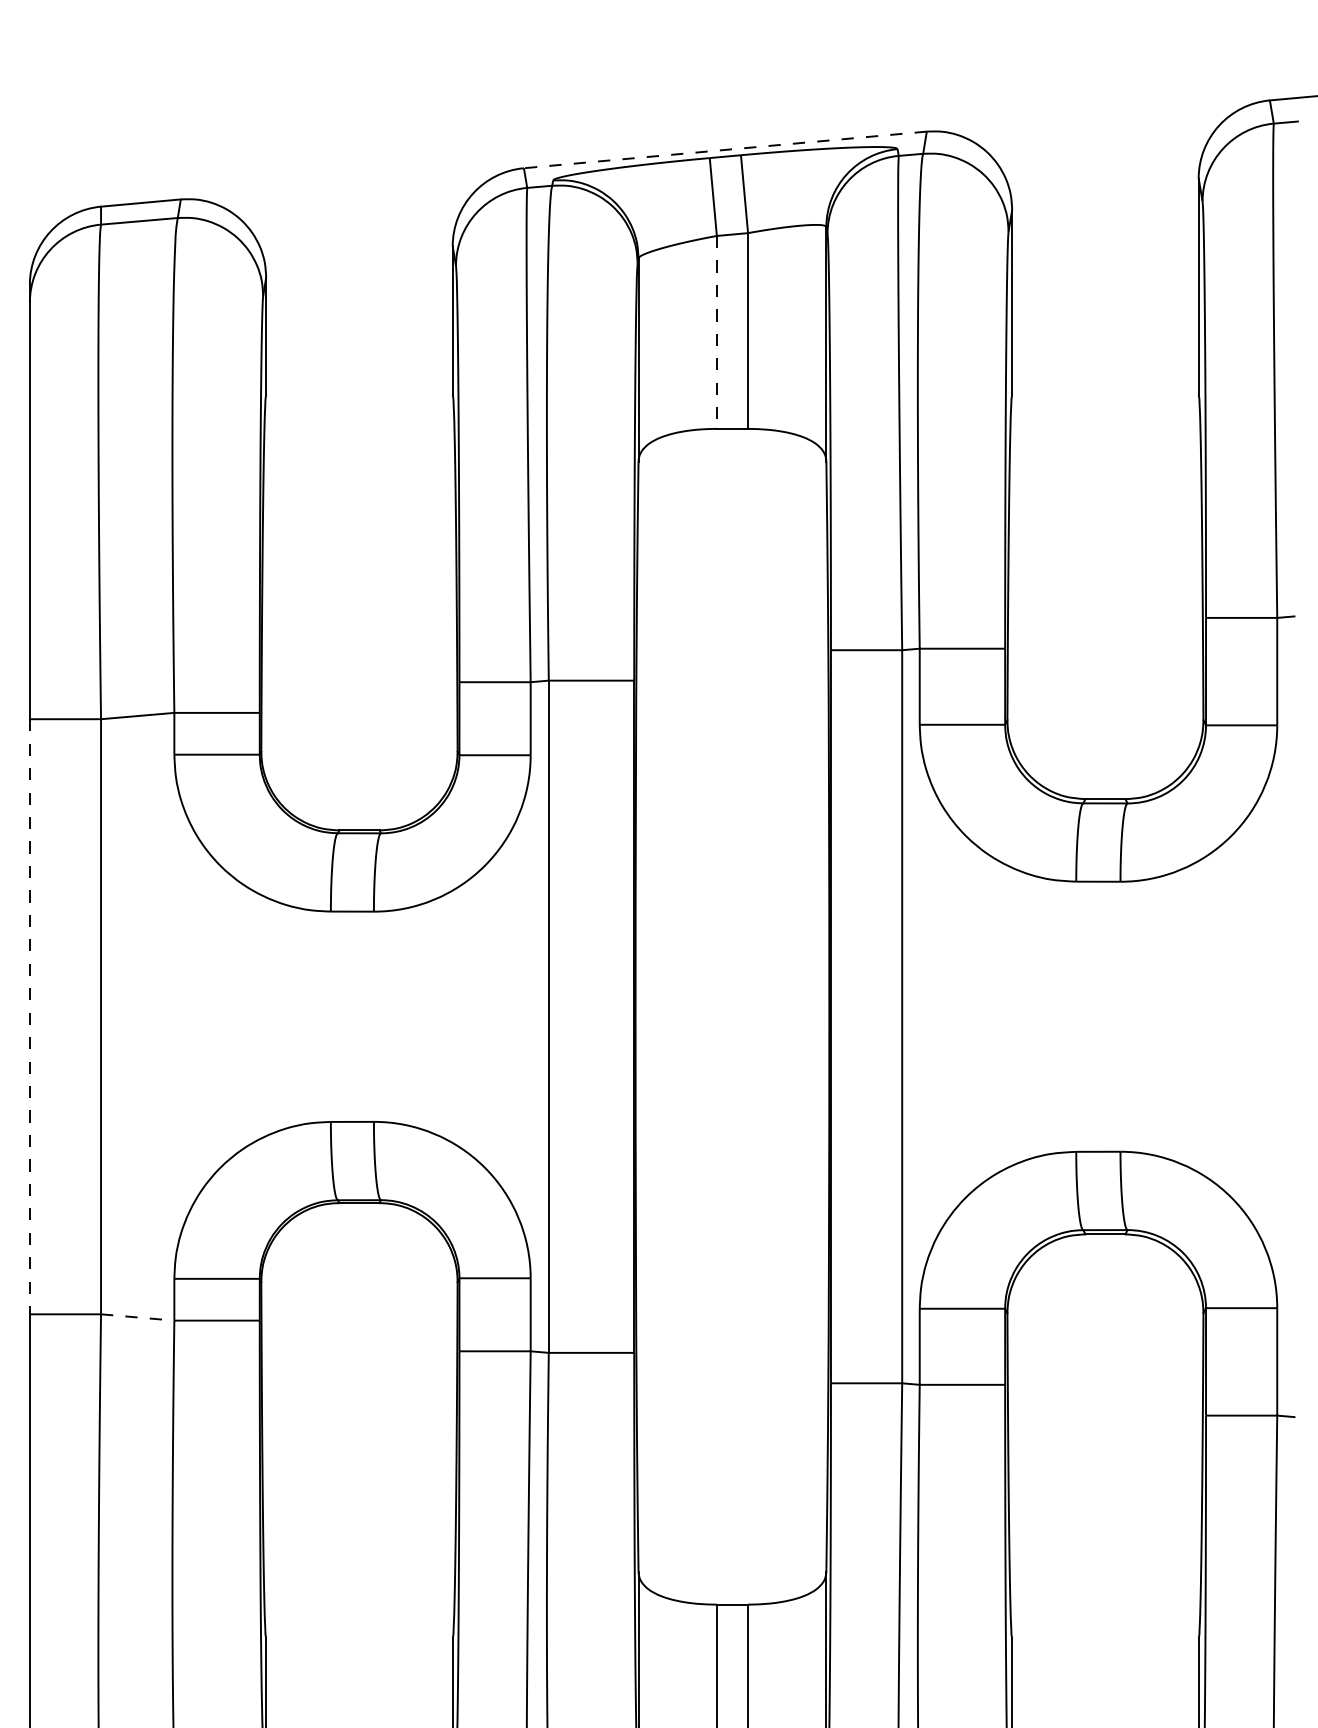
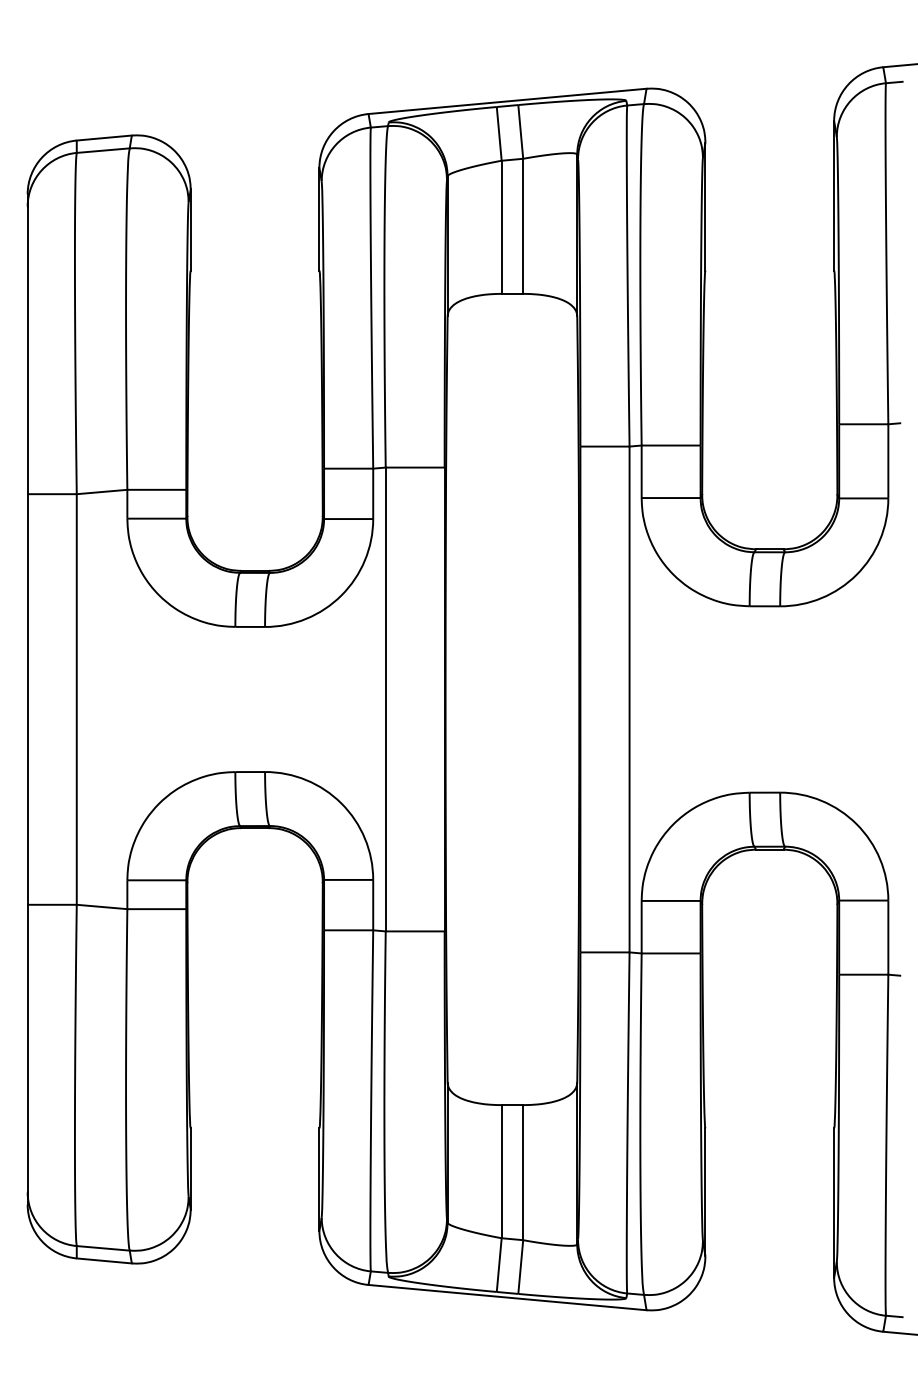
line: (725, 150) -> (507, 101), dashed -> solid
line: (716, 332) -> (501, 227), dashed -> solid
line: (29, 1016) -> (27, 699), dashed -> solid
line: (138, 1318) -> (102, 907), dashed -> solid

